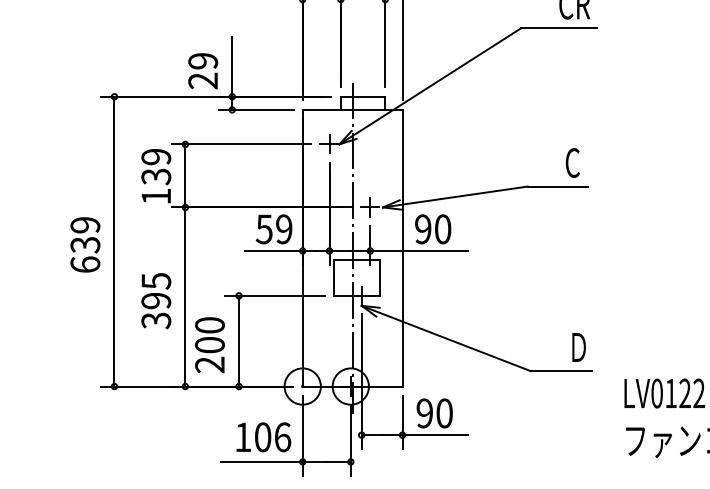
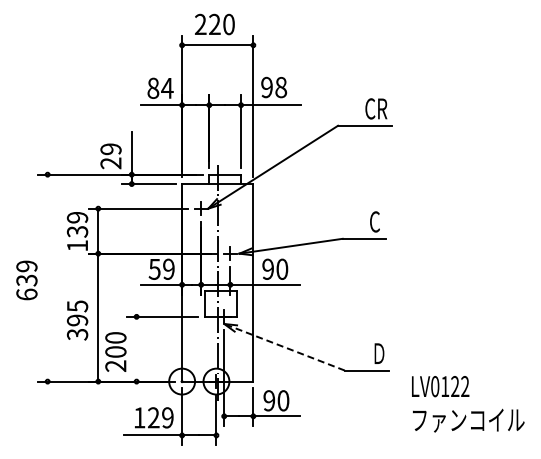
line: (114, 240) -> (47, 277), removed
line: (446, 338) -> (284, 347), solid -> dashed
line: (238, 340) -> (136, 348), removed
text: (272, 436) -> (160, 417), 106 -> 129

